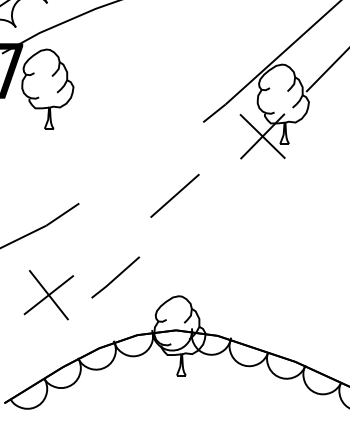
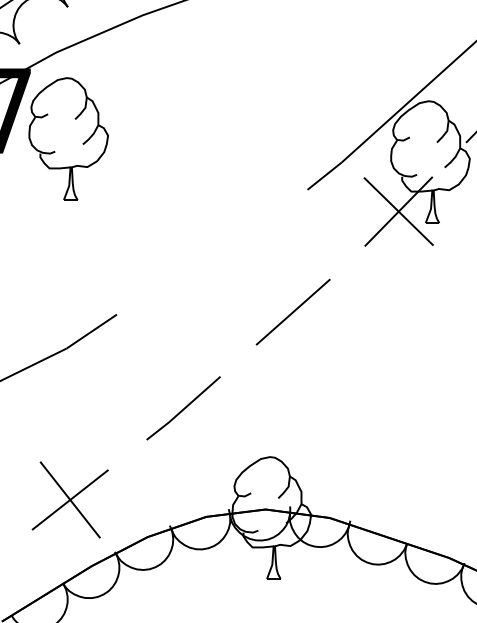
line: (174, 195) -> (292, 311), moved
line: (115, 277) -> (183, 408), moved
part: (48, 295) -> (69, 500), moved

